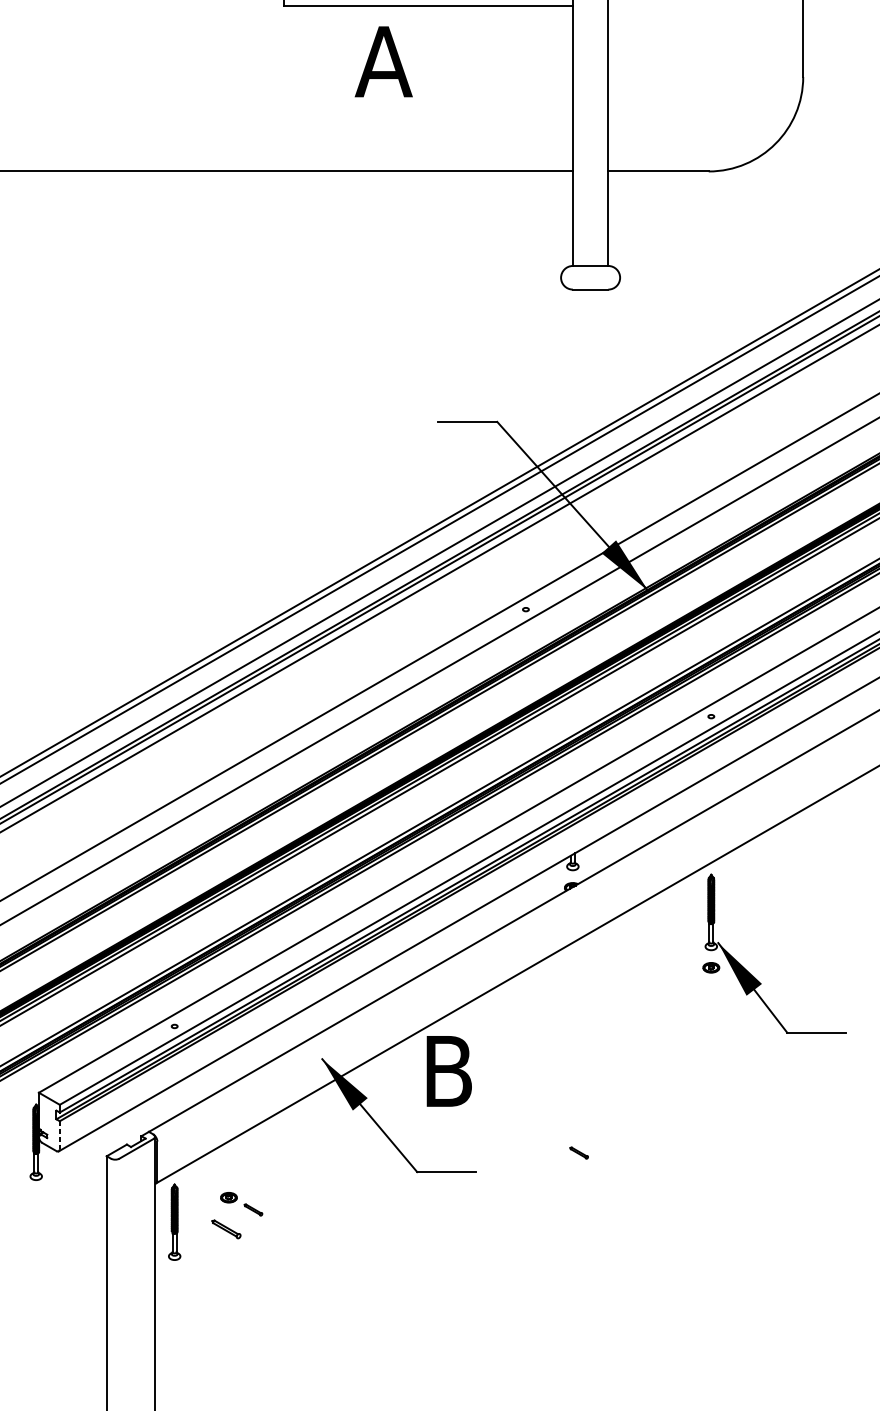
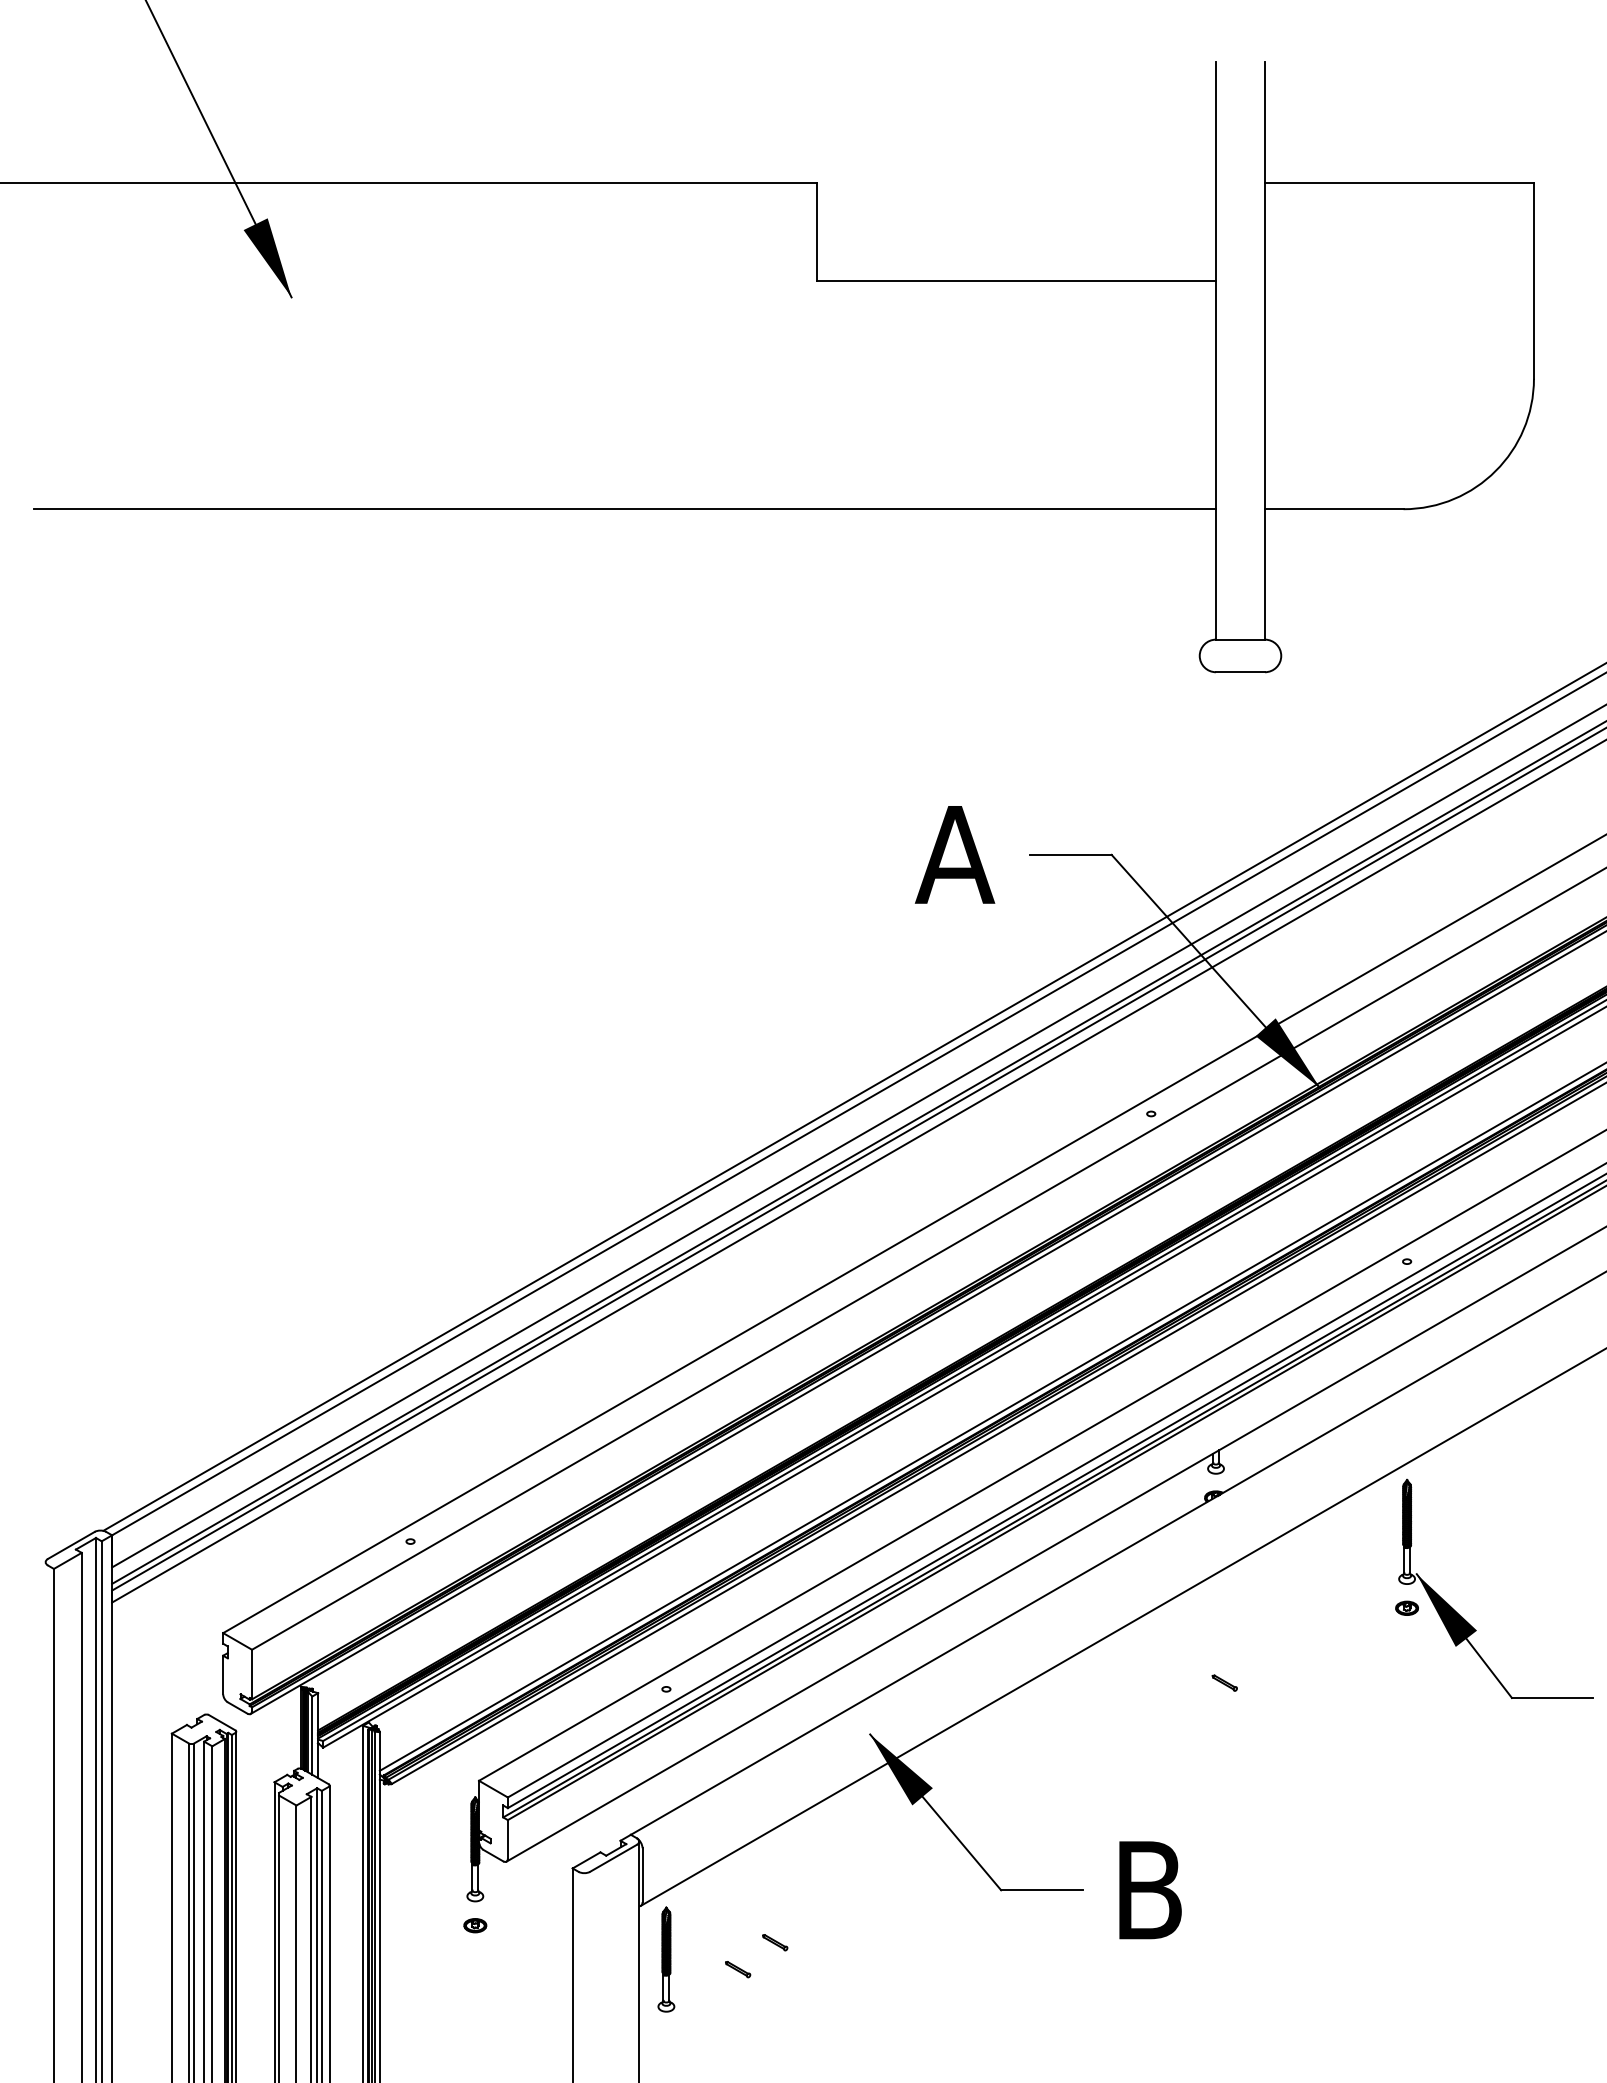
text: (383, 61) -> (954, 854), moved
text: (449, 1071) -> (1150, 1890), moved
line: (59, 1135) -> (507, 1839), dashed -> solid
part: (579, 1152) -> (1224, 1682), moved
part: (229, 1197) -> (475, 1925), moved
part: (226, 1229) -> (738, 1969), size x0.62

